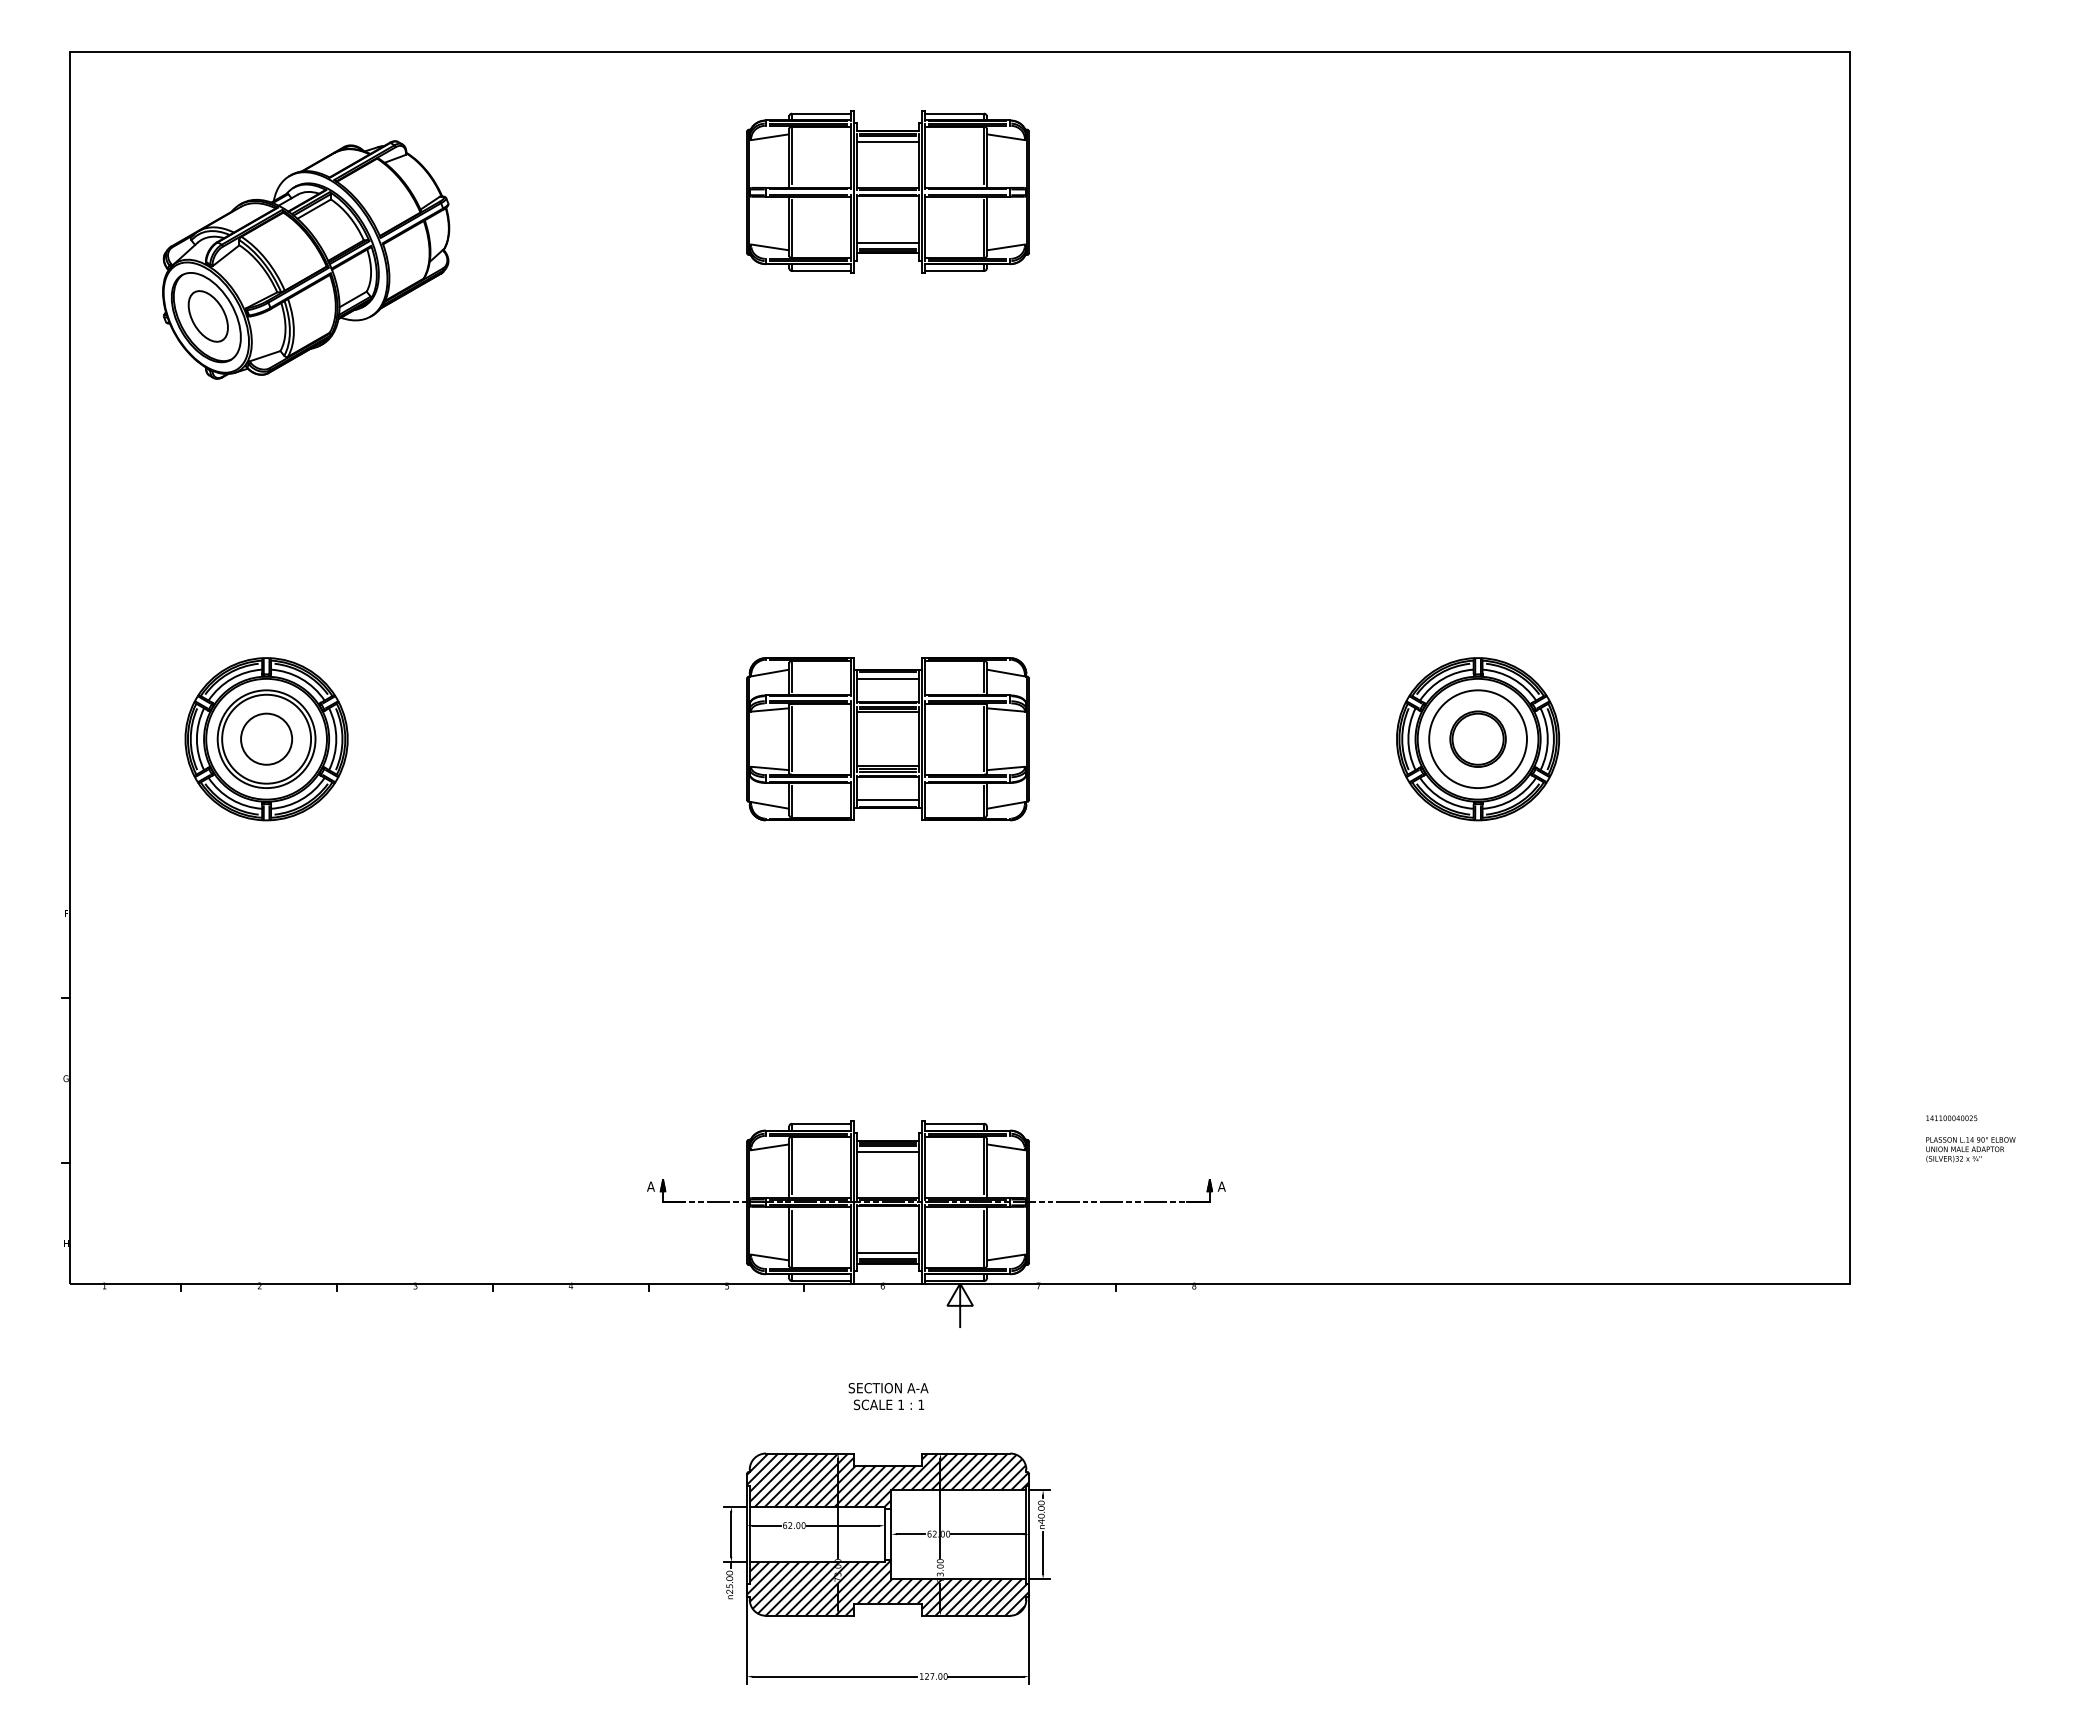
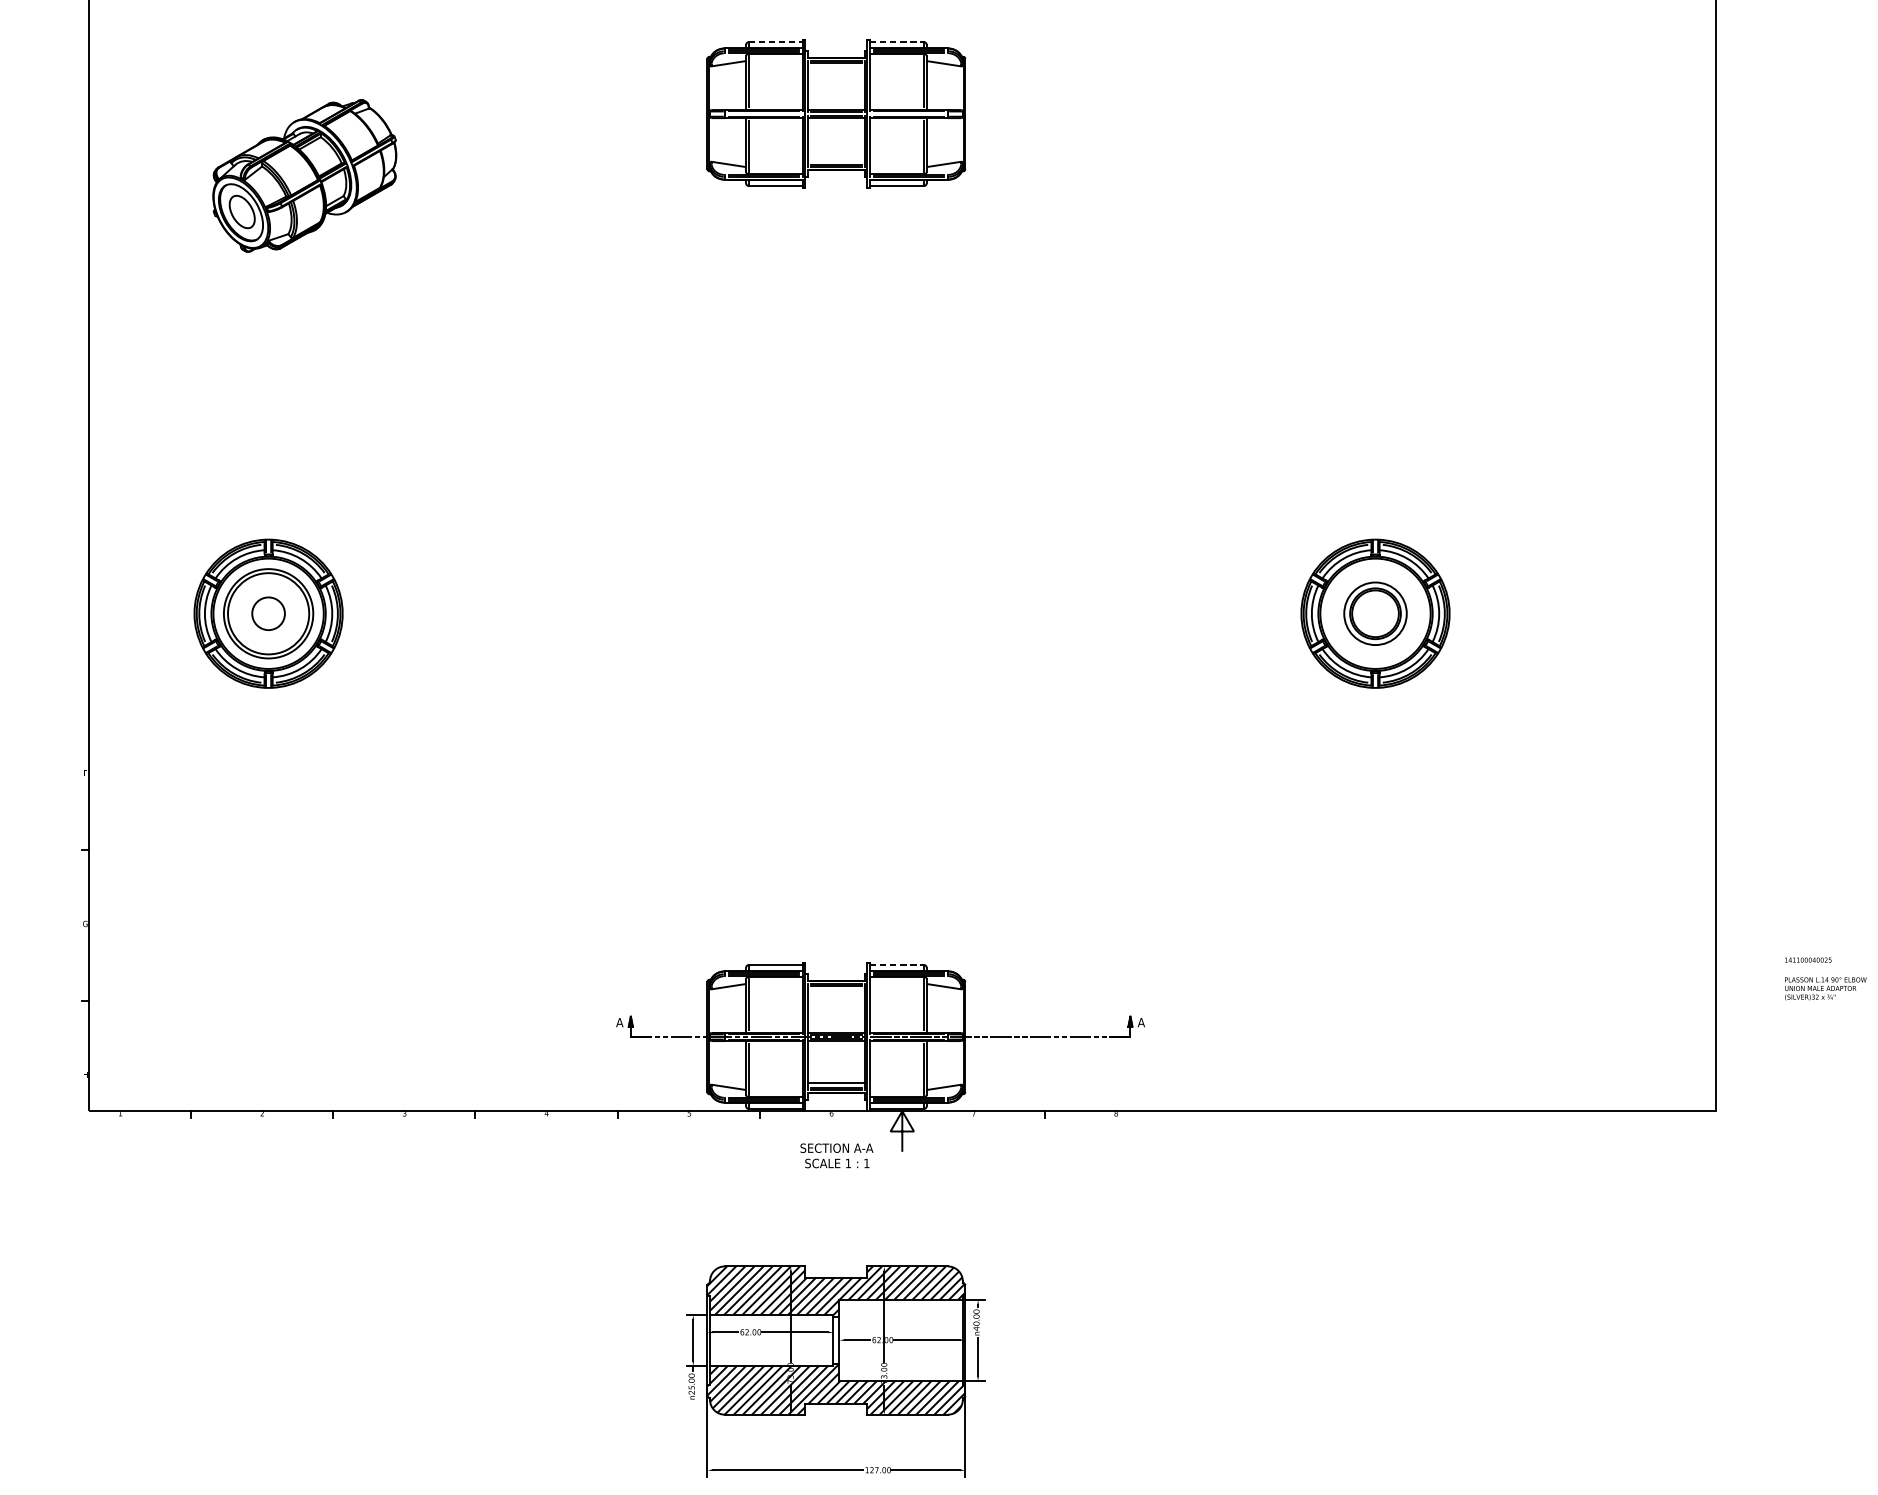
line: (821, 113) -> (775, 42), solid -> dashed
line: (954, 113) -> (897, 42), solid -> dashed
line: (888, 141) -> (836, 67), removed
line: (888, 242) -> (836, 159), removed
part: (306, 259) -> (305, 175), size x0.7
circle: (266, 738) -> (268, 613), size x0.7
part: (887, 739) -> (835, 614), removed
circle: (1477, 739) -> (1374, 614), size x0.7
line: (954, 1123) -> (897, 964), solid -> dashed
line: (888, 1151) -> (836, 990), removed
text: (888, 1396) -> (836, 1155), moved

